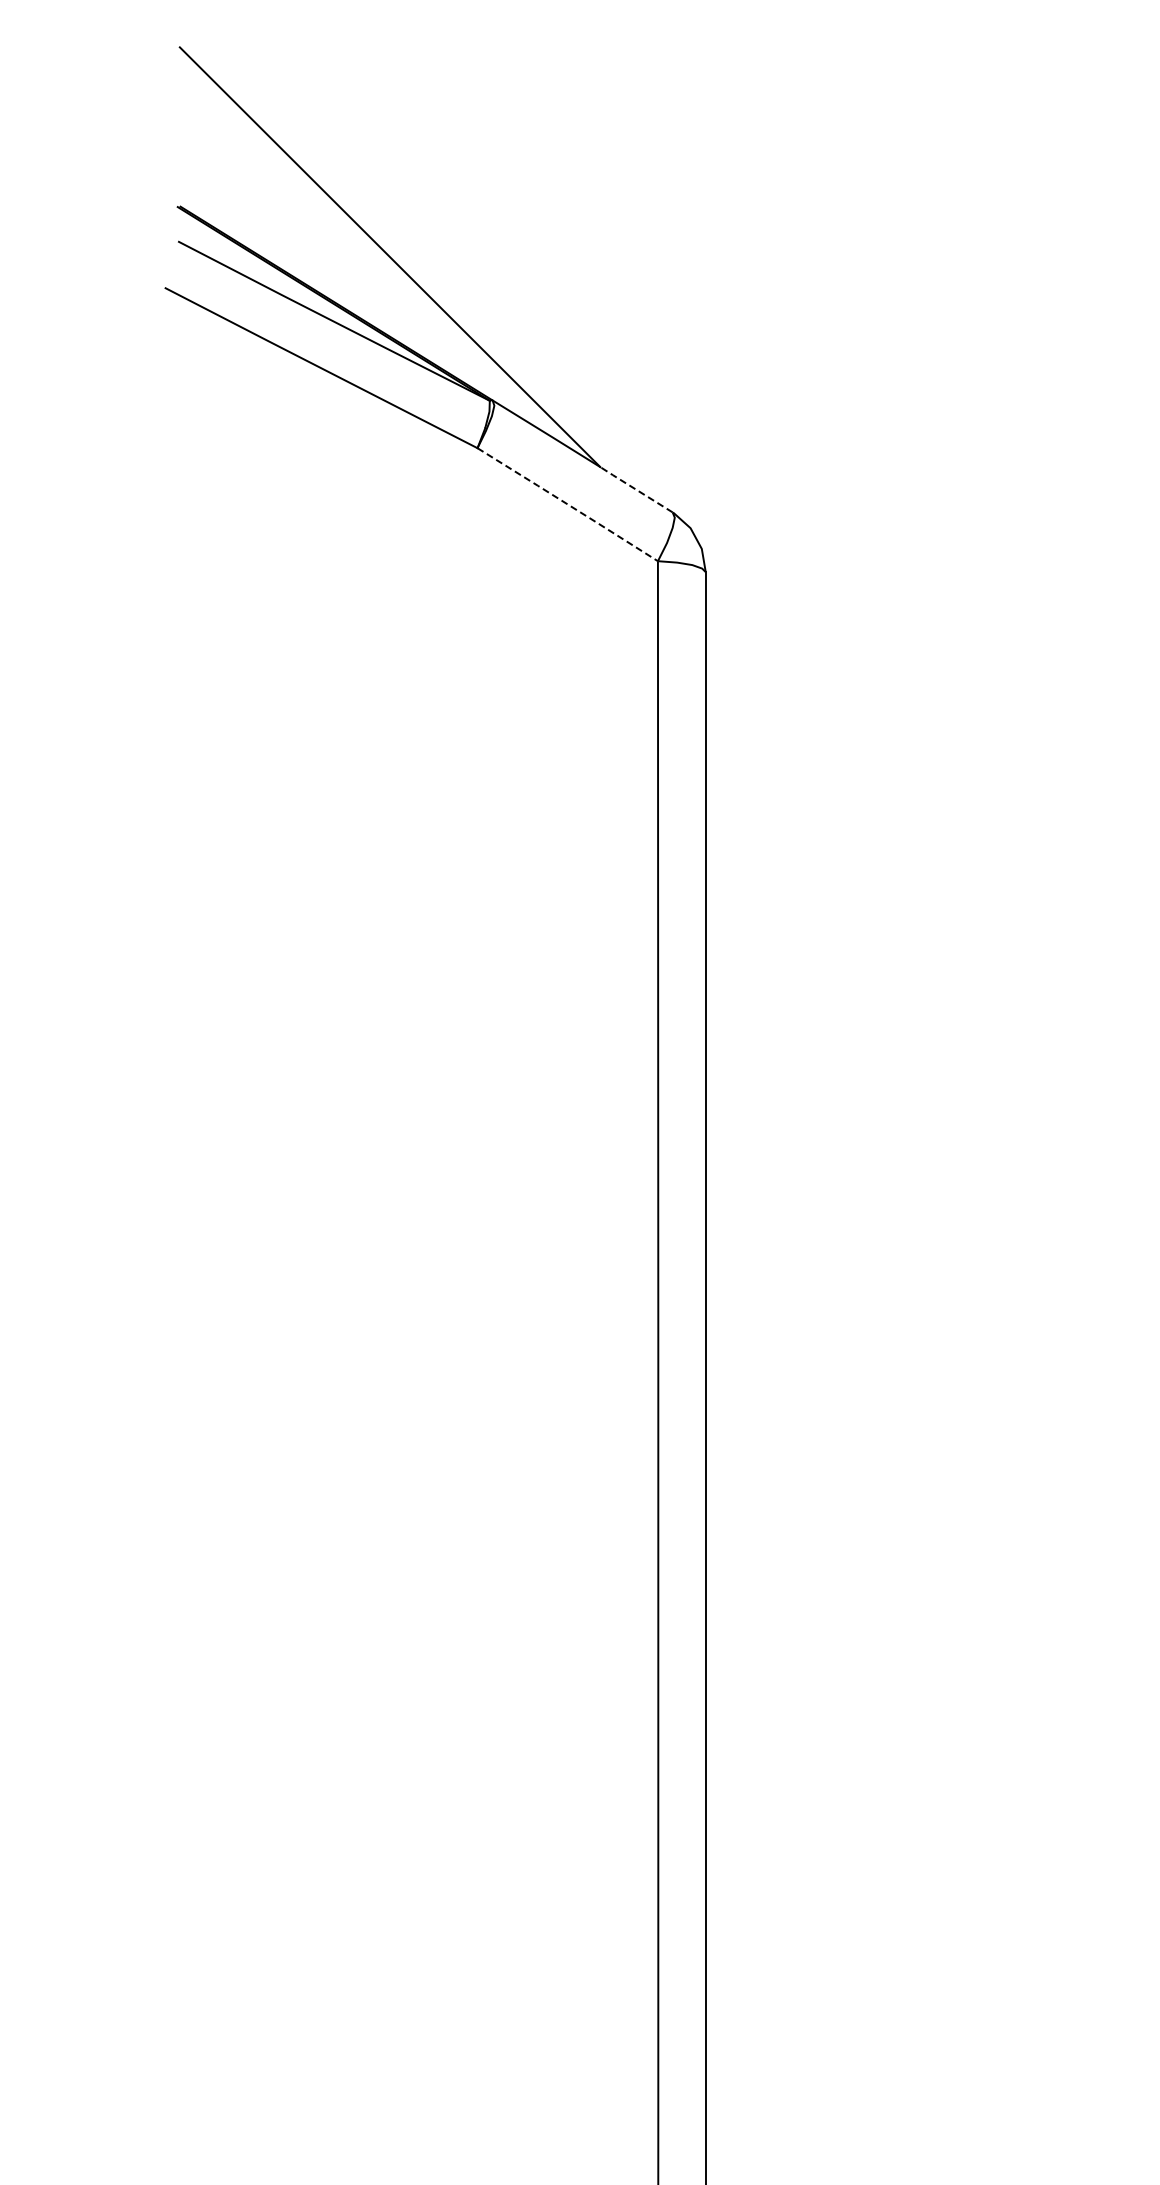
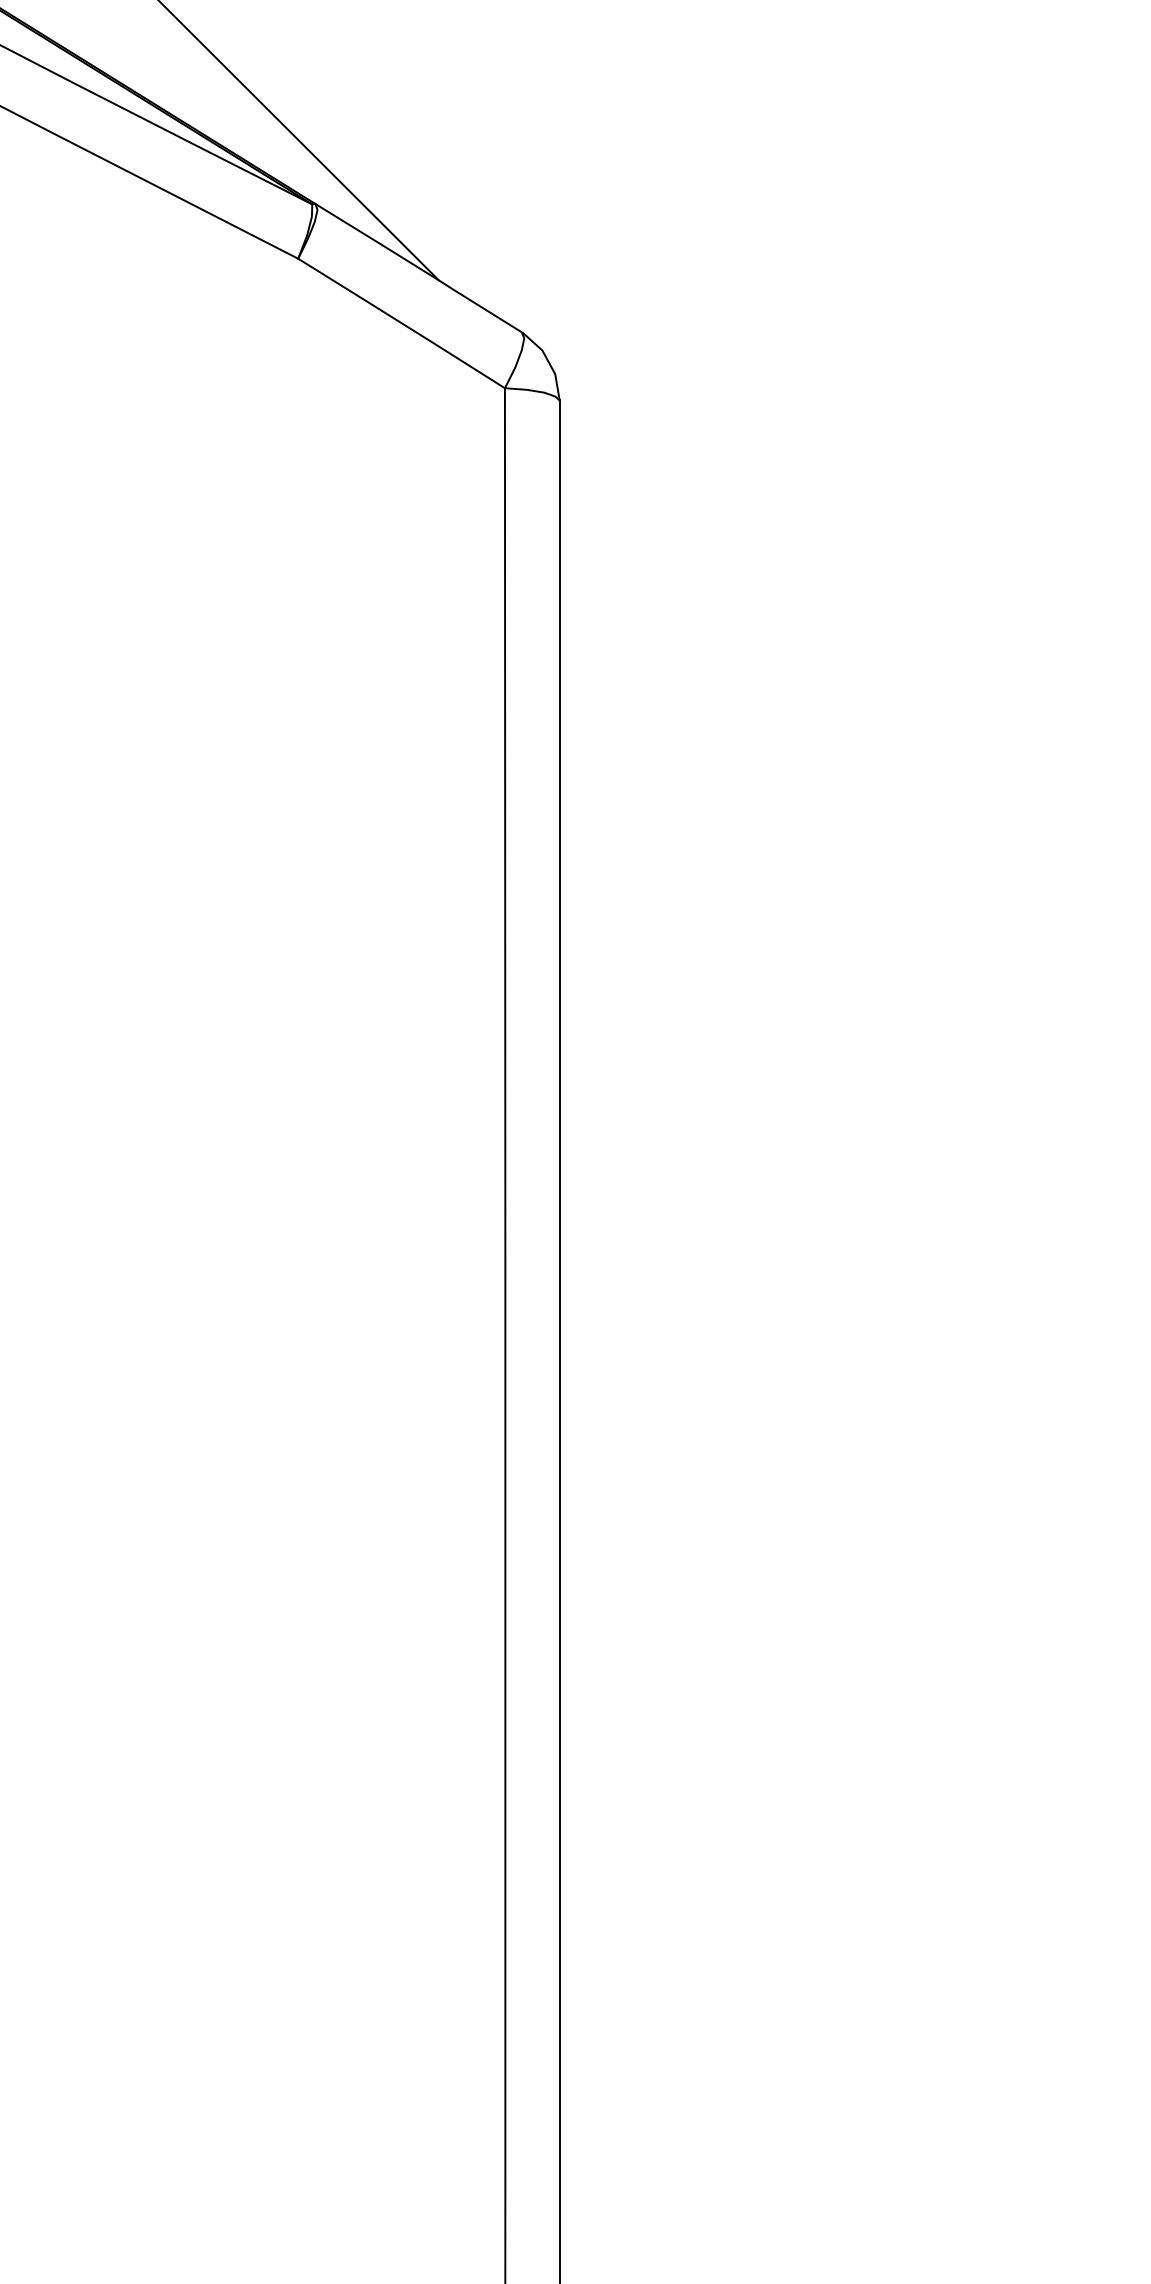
line: (635, 489) -> (479, 306), dashed -> solid
line: (567, 504) -> (401, 323), dashed -> solid

